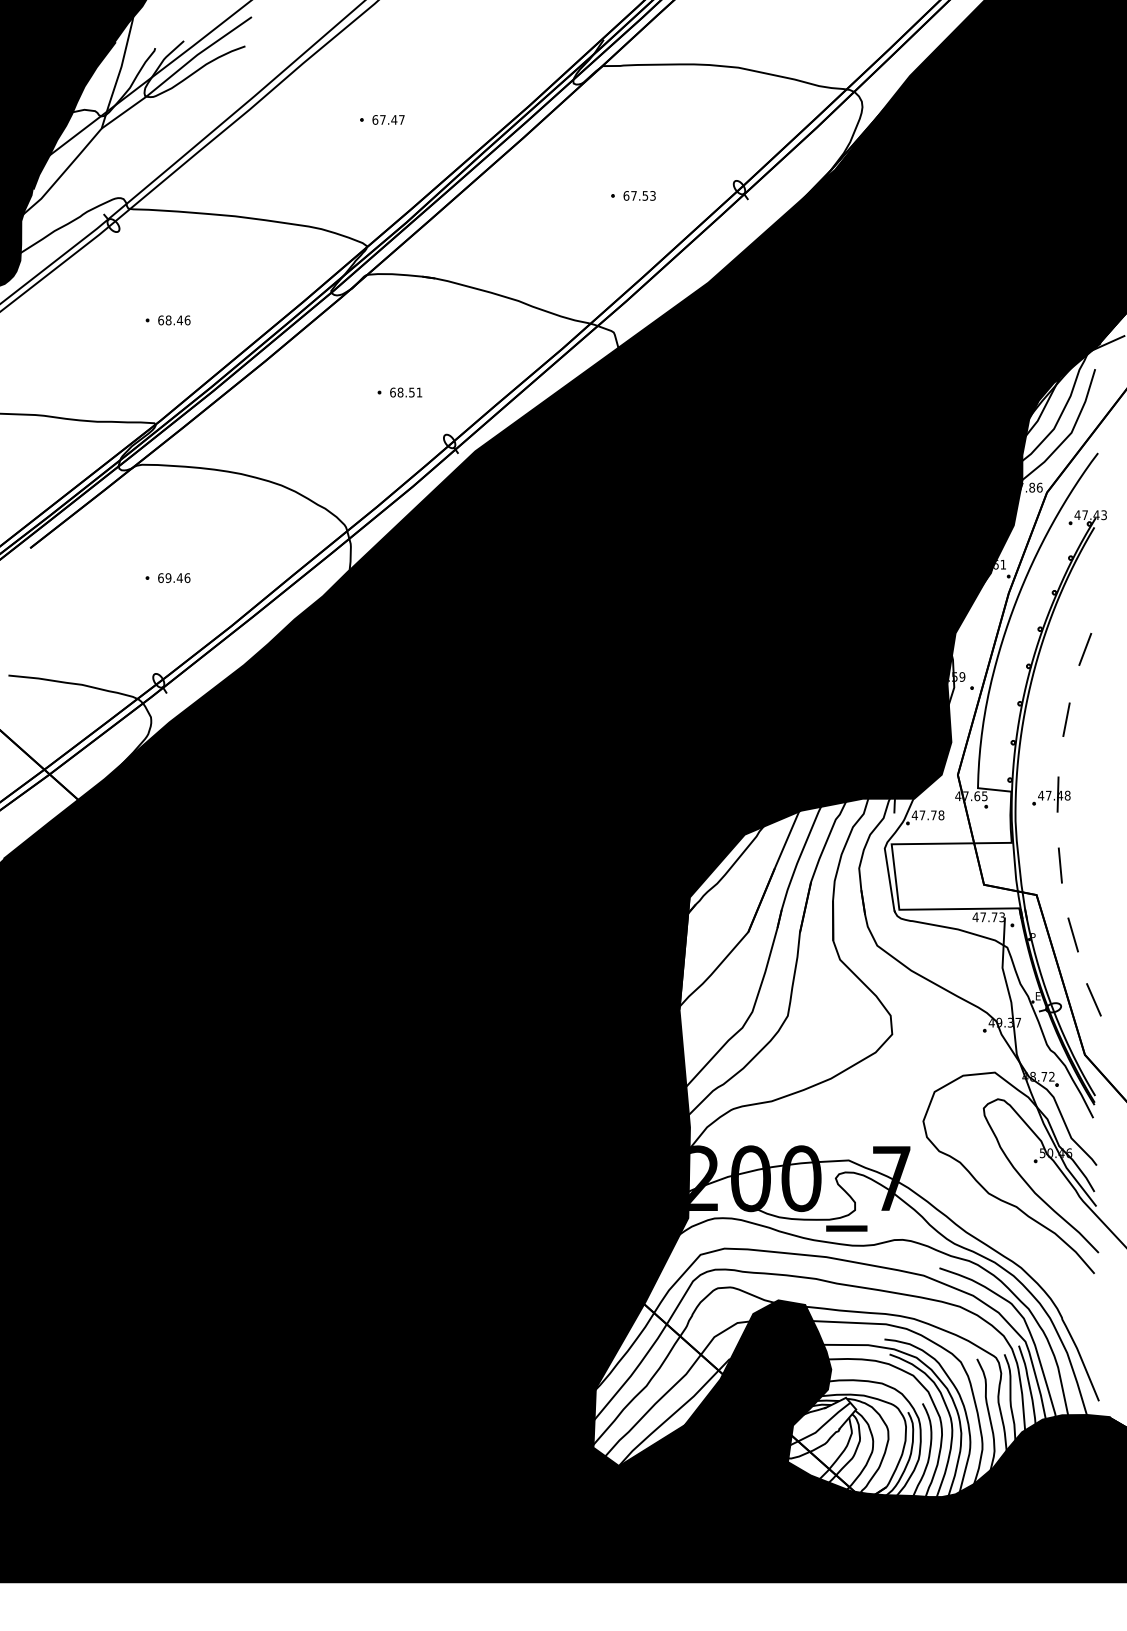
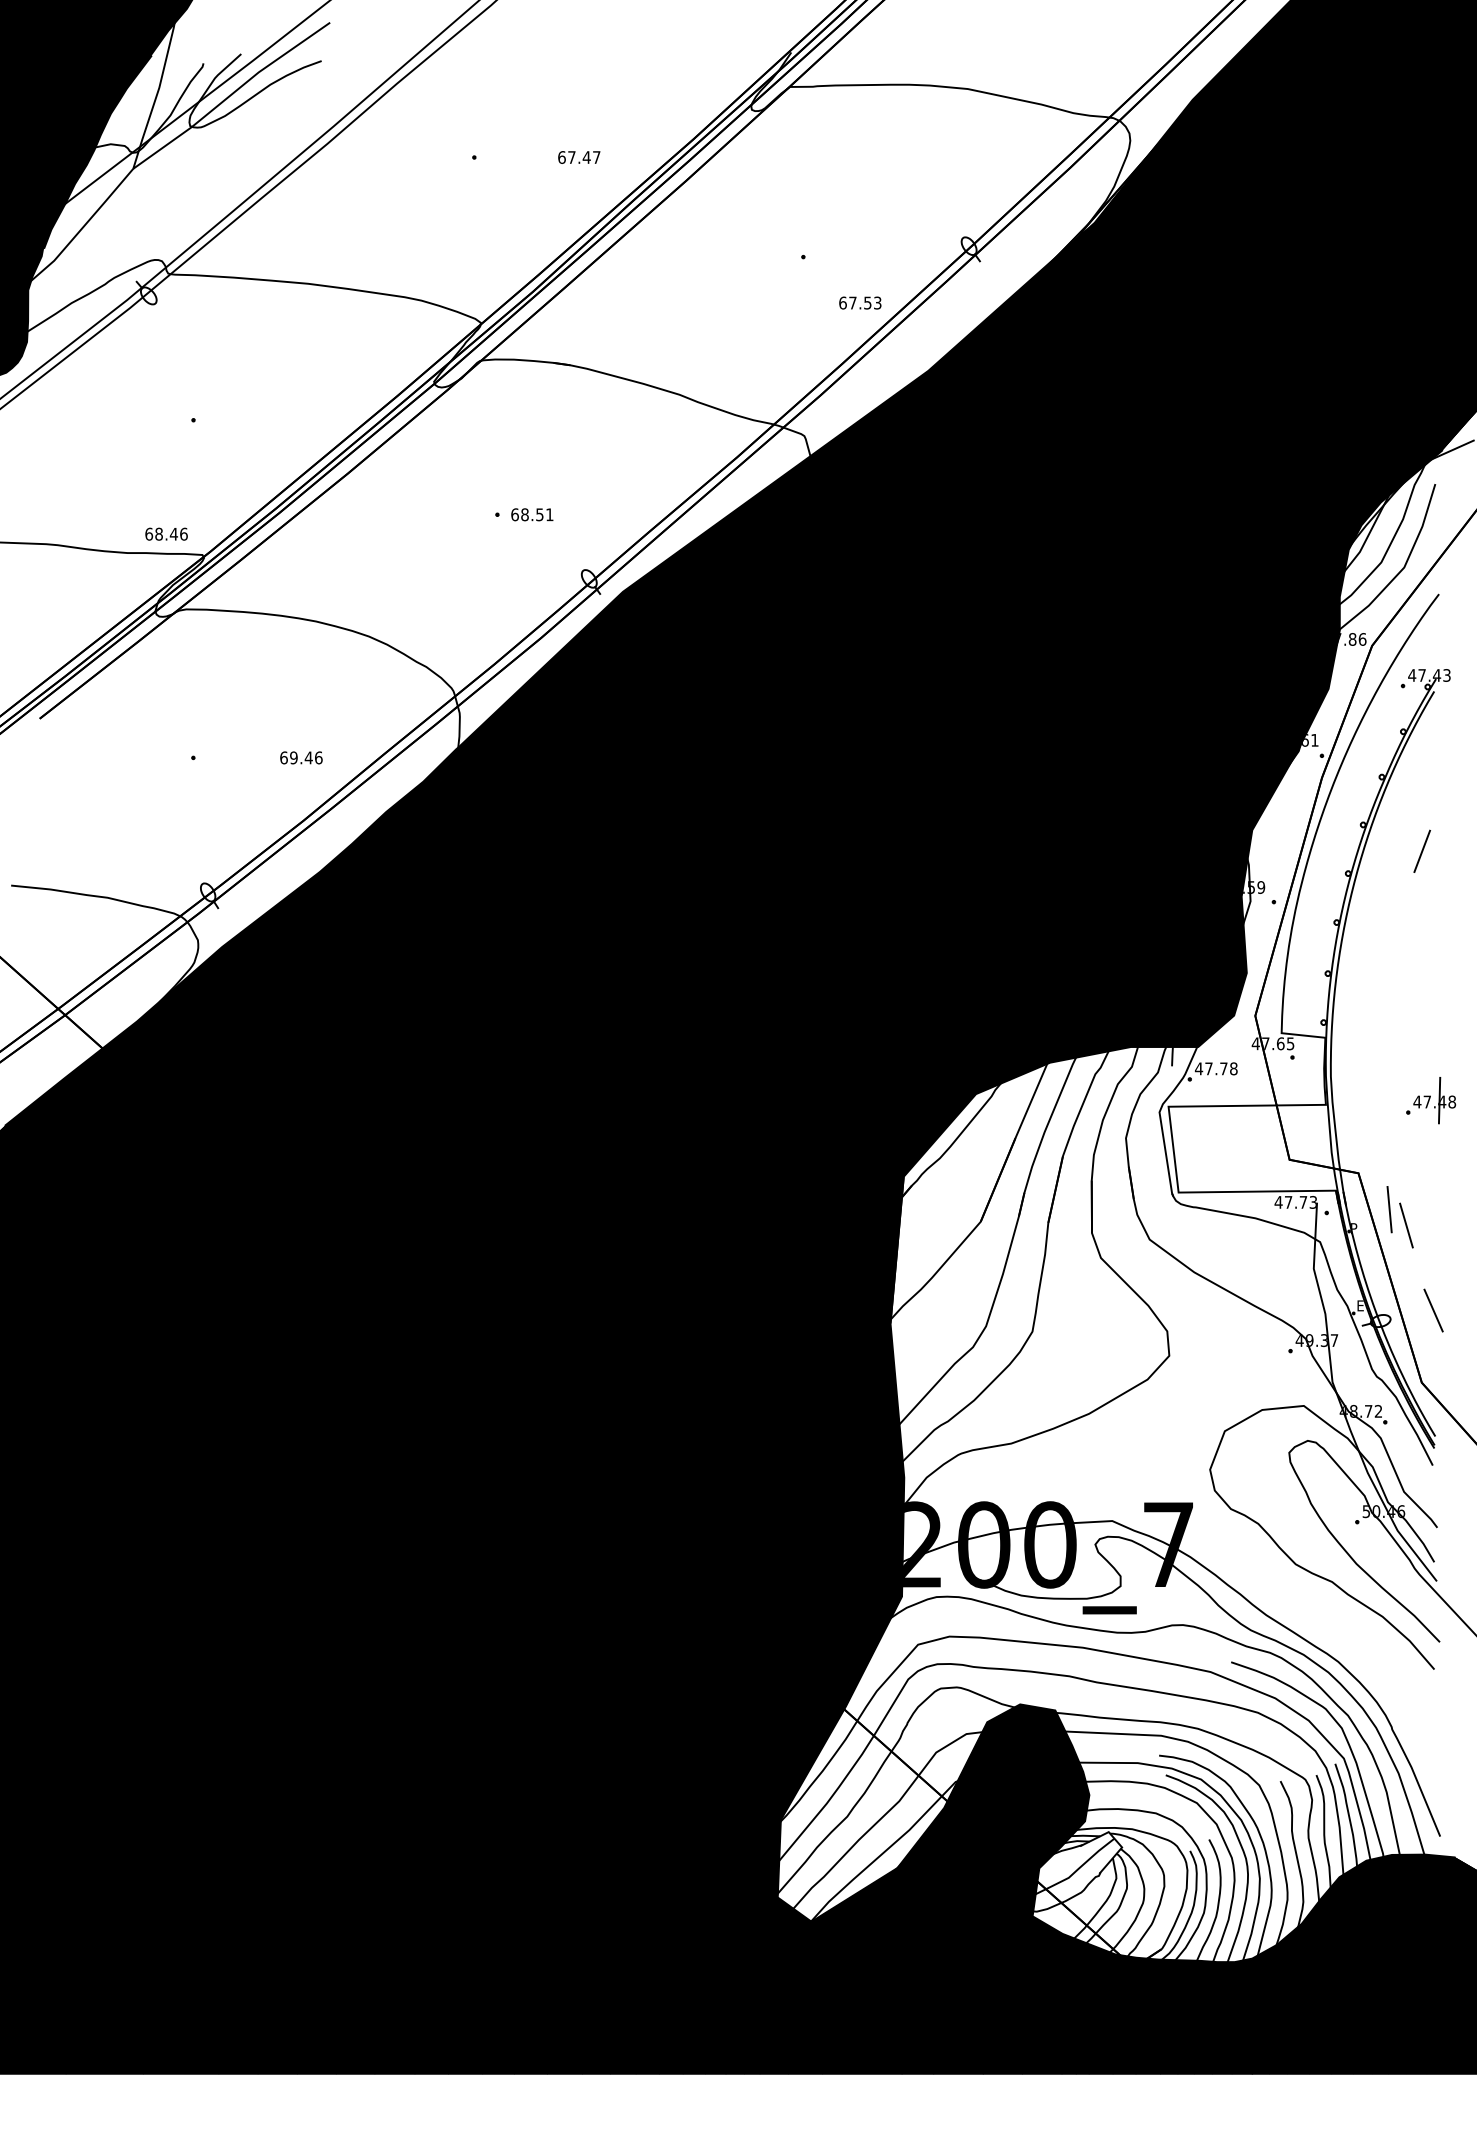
text: (388, 119) -> (579, 157), moved
text: (639, 195) -> (860, 302), moved
text: (174, 319) -> (166, 533), moved
text: (174, 577) -> (301, 757), moved
line: (1066, 719) -> (1397, 943), removed
part: (1051, 794) -> (1431, 1100), moved
line: (1060, 865) -> (1389, 1209), moved

